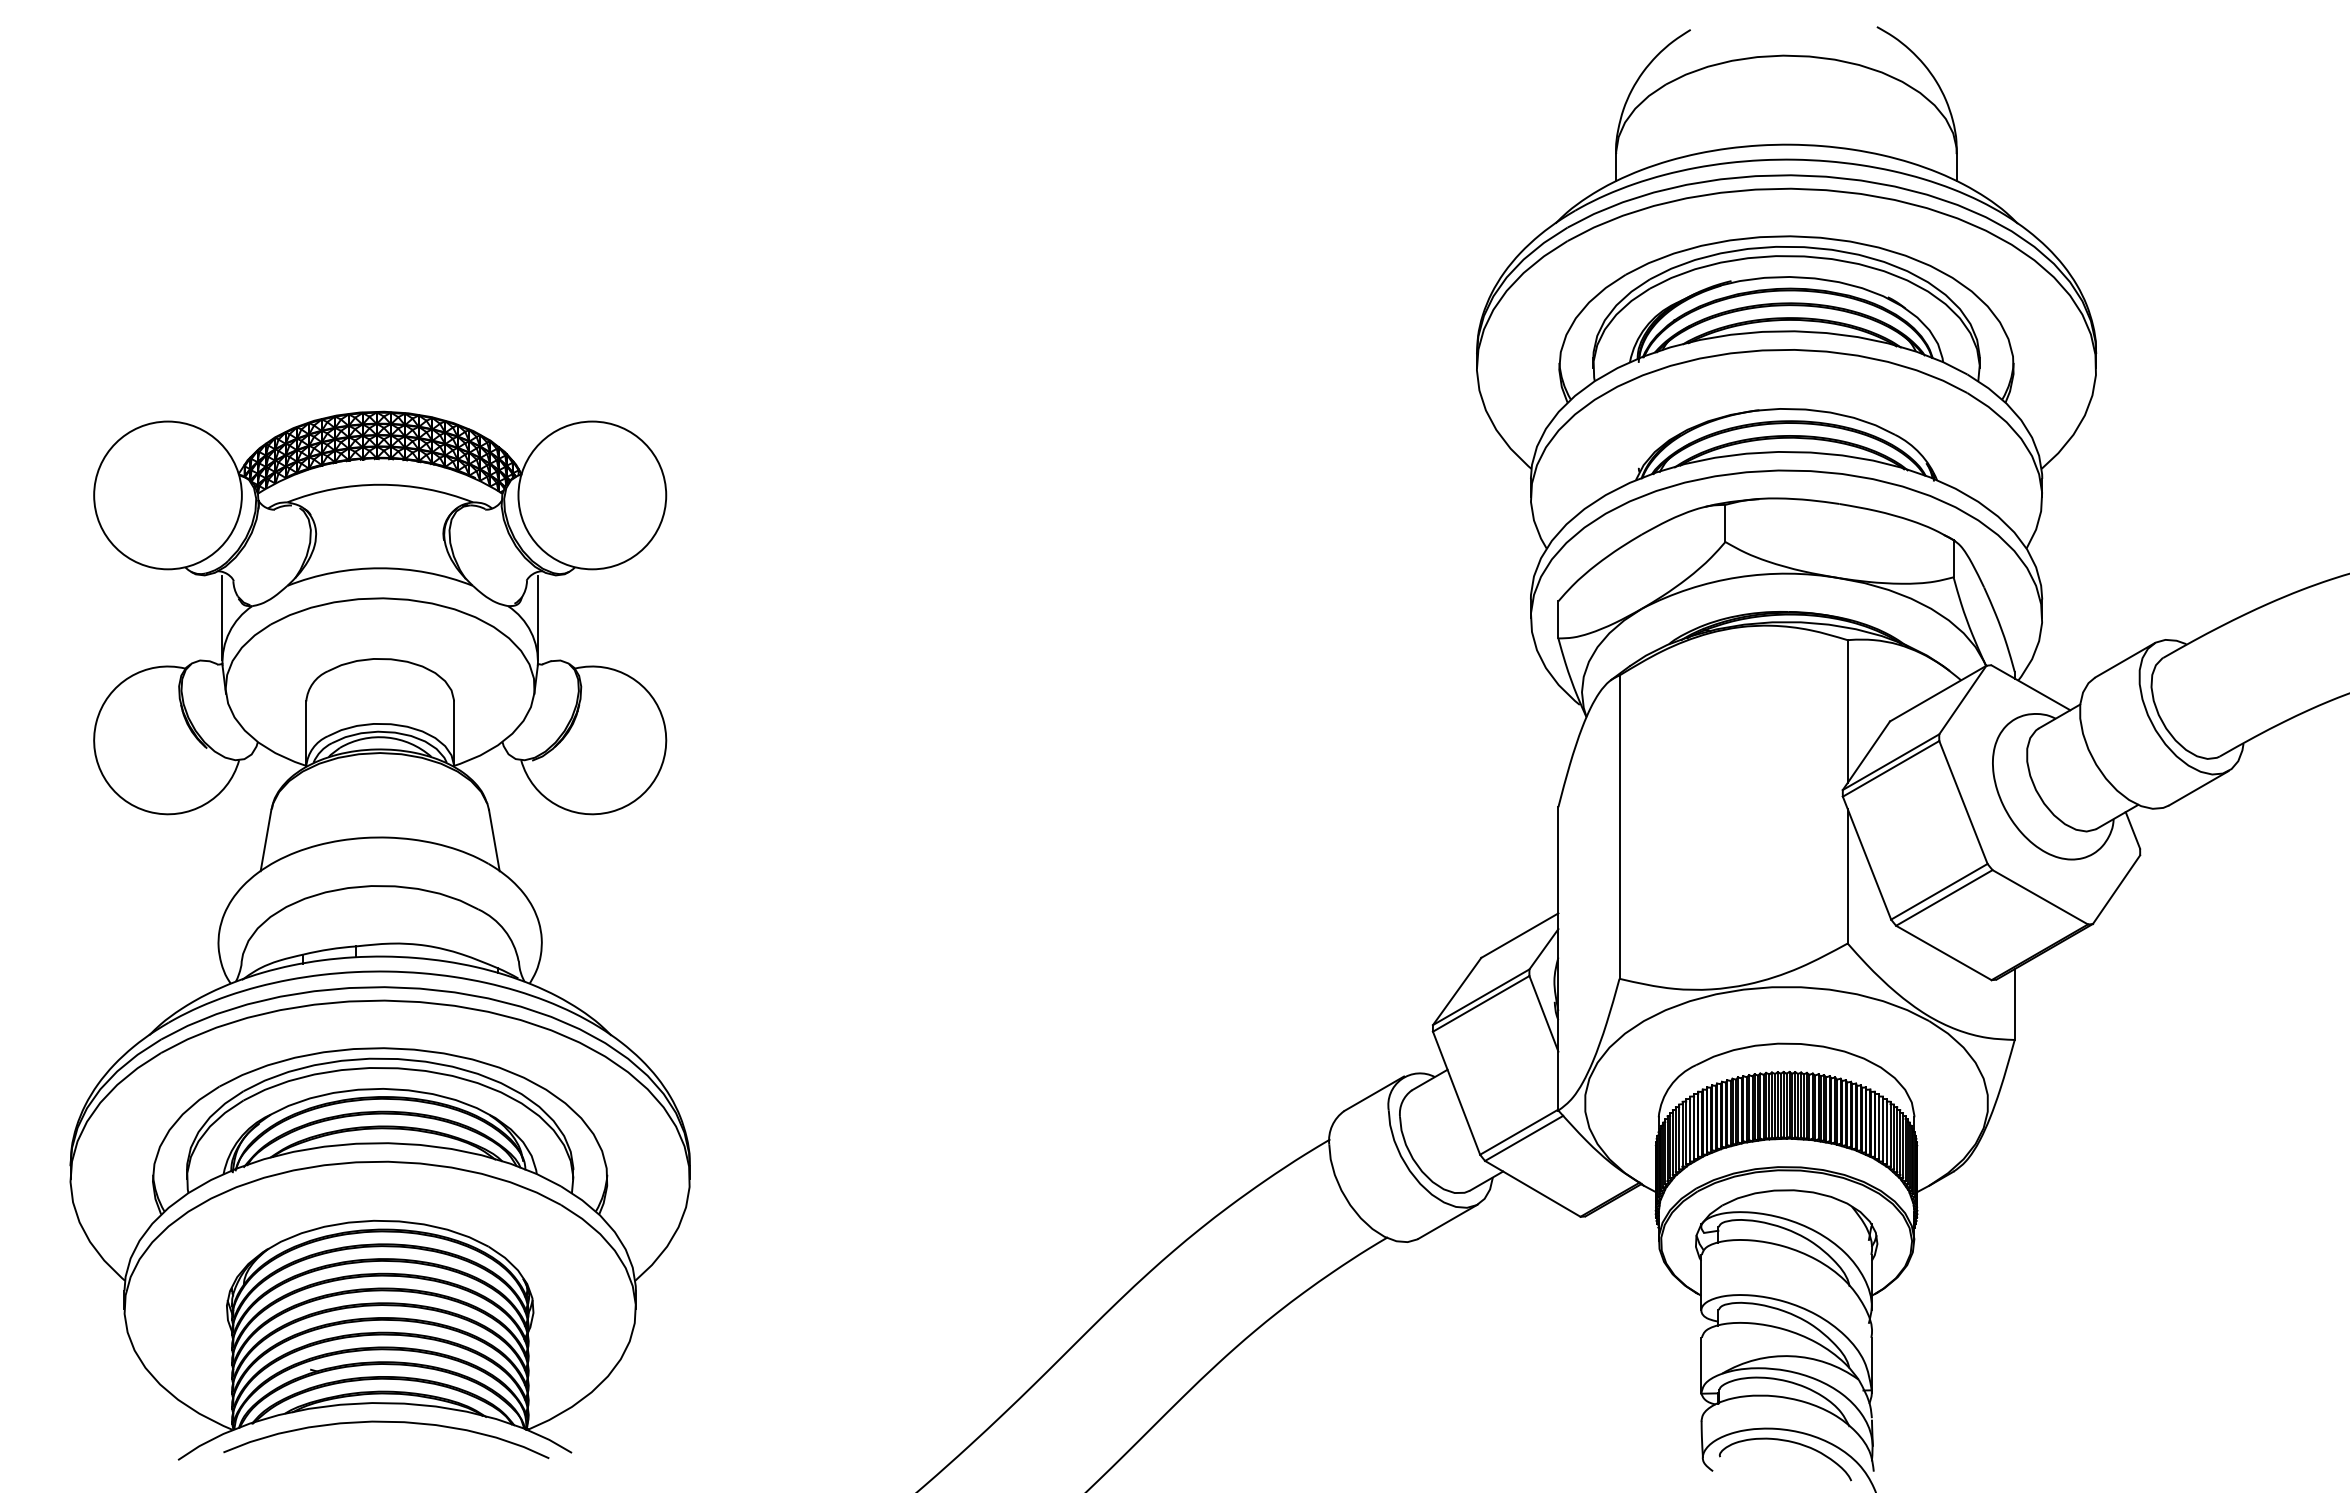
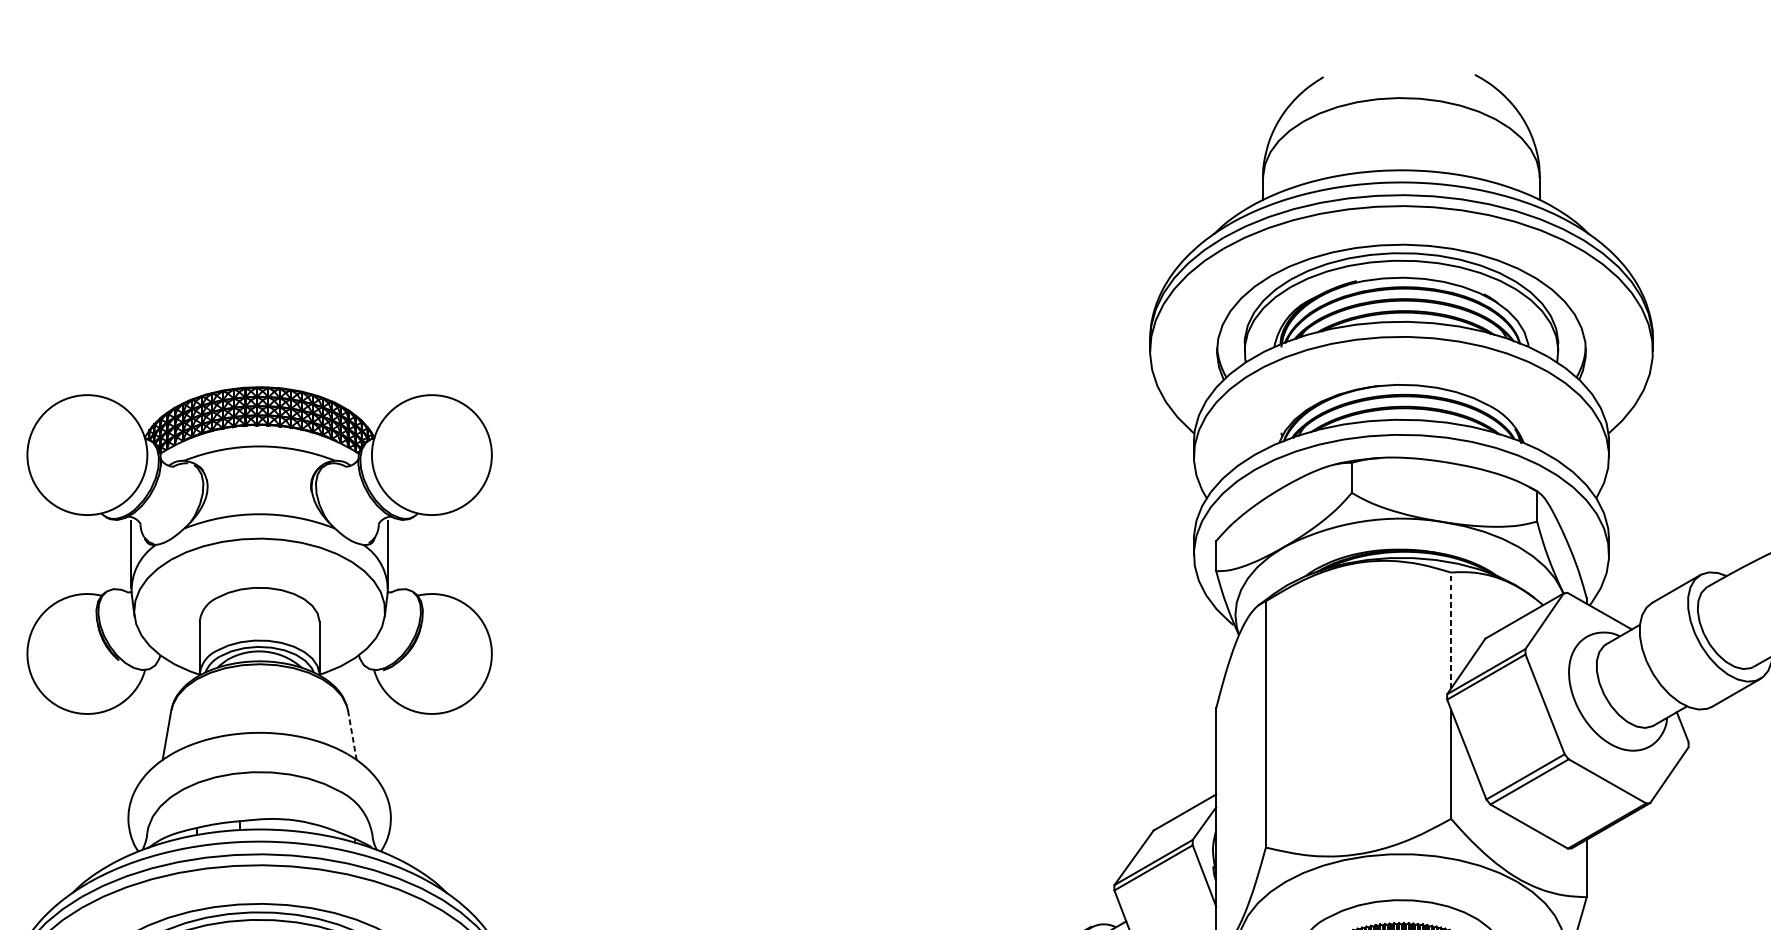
line: (1847, 711) -> (1450, 630), solid -> dashed
line: (494, 840) -> (352, 735), solid -> dashed

